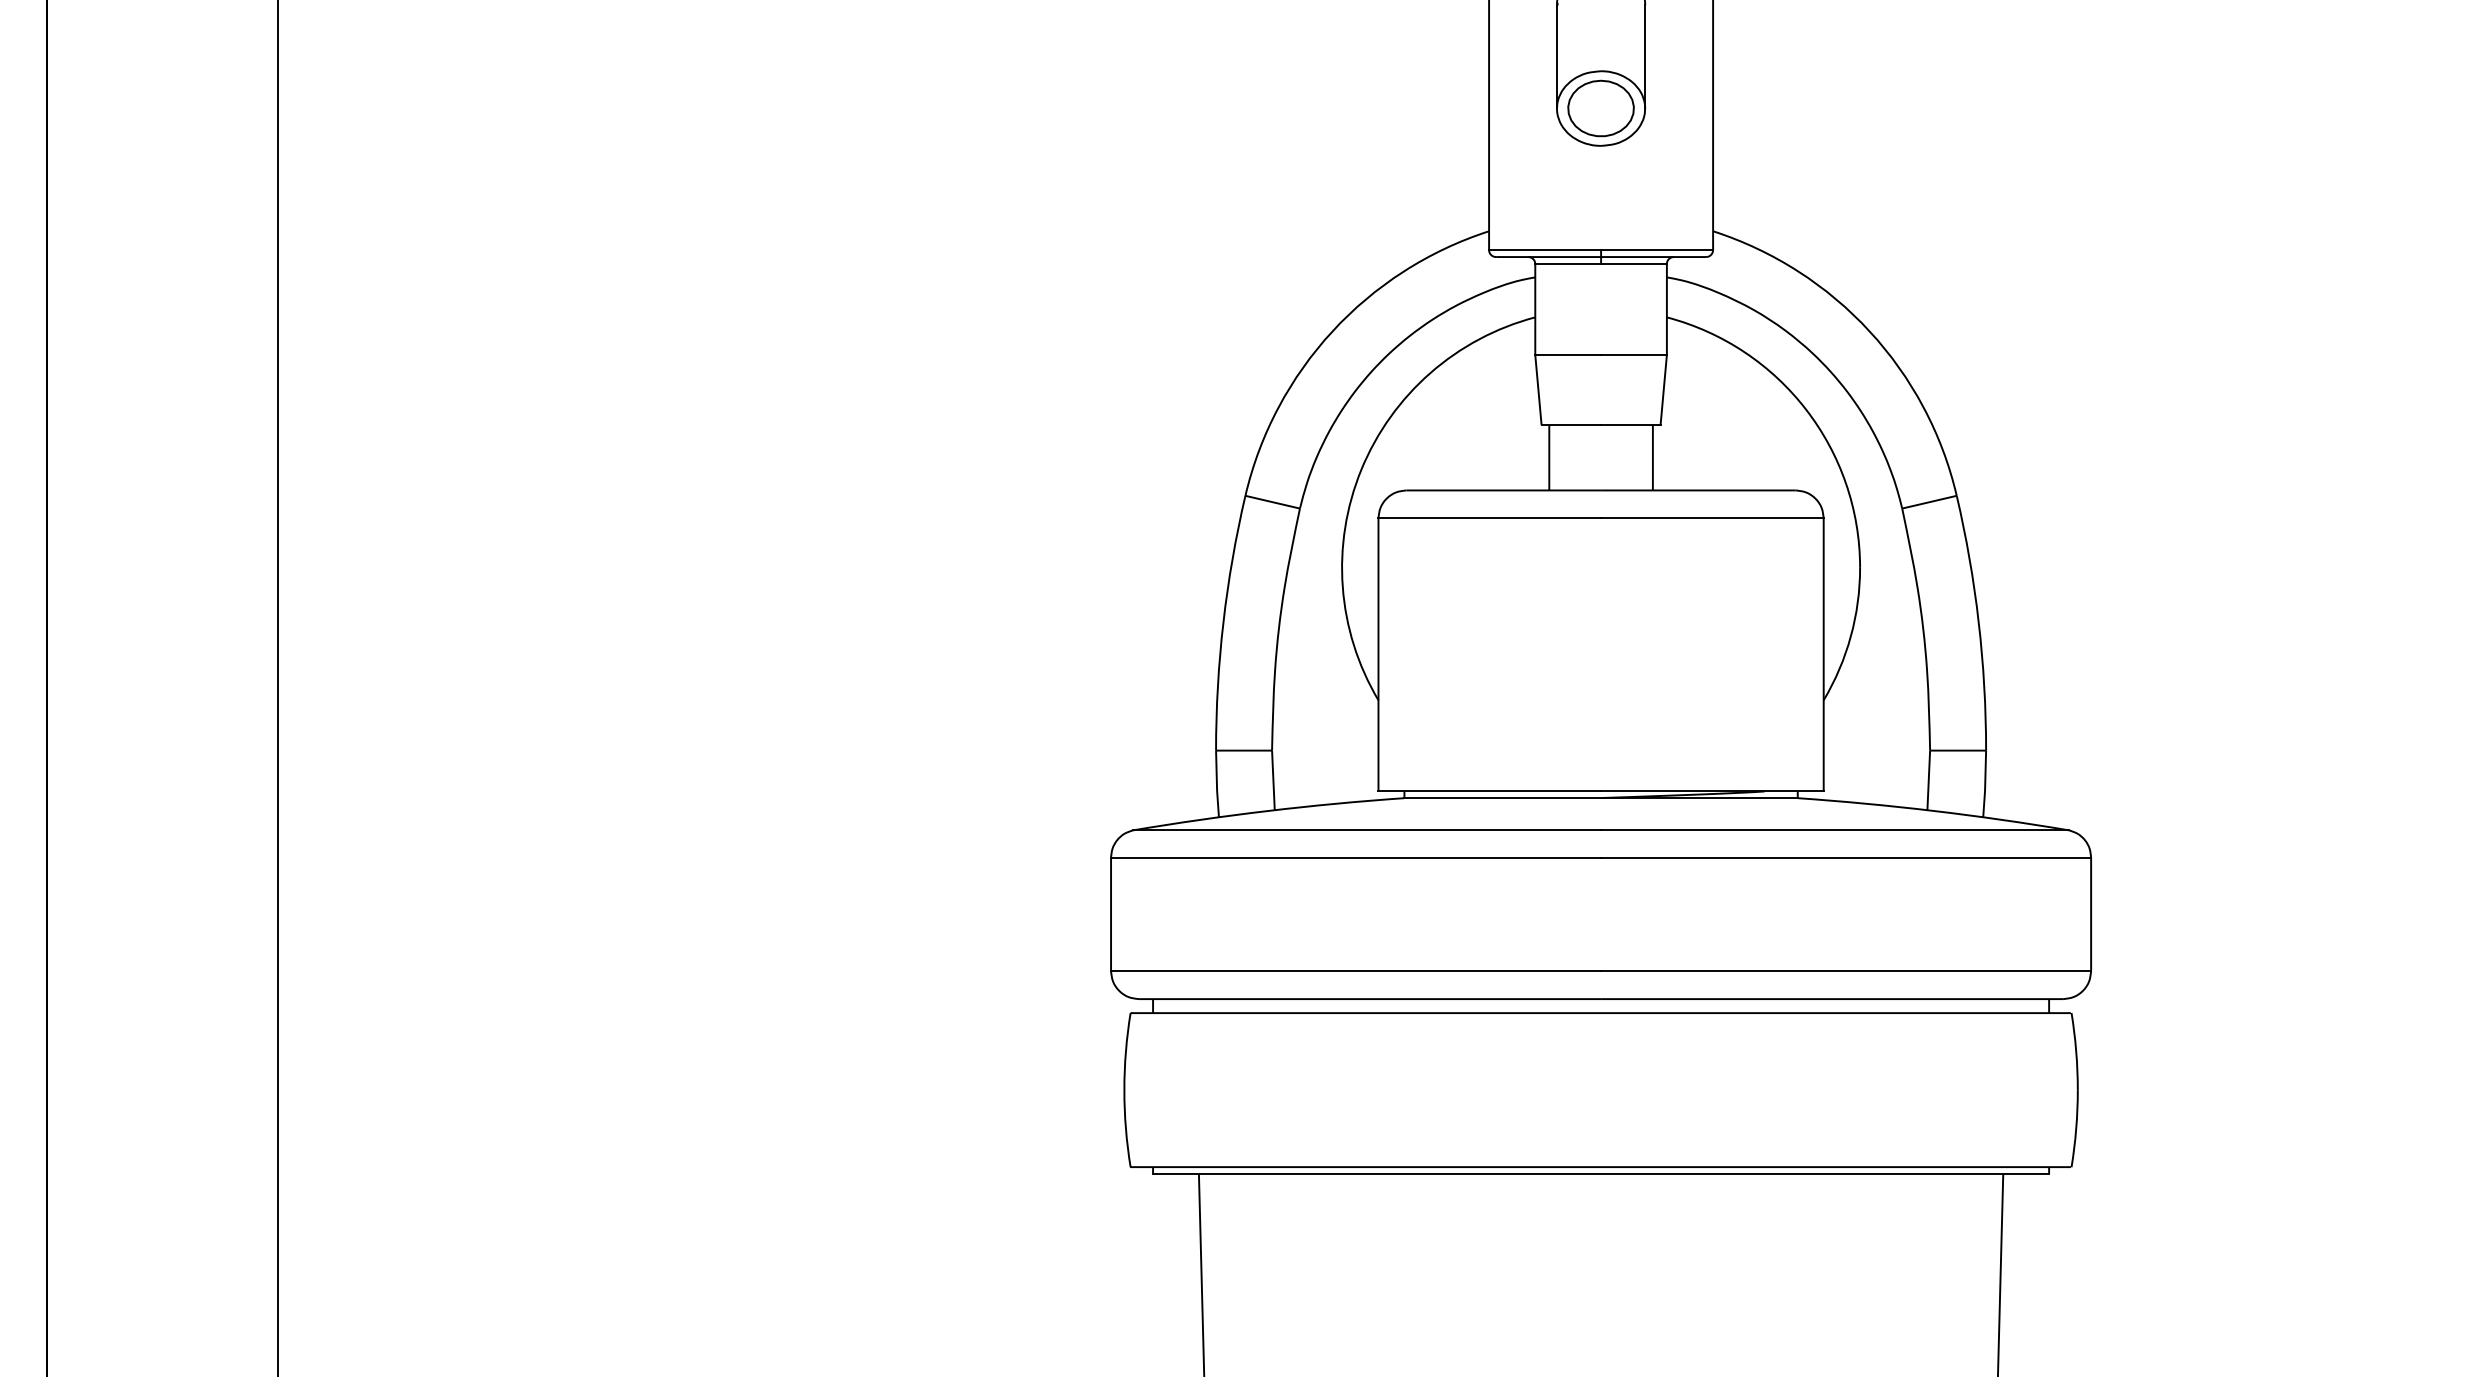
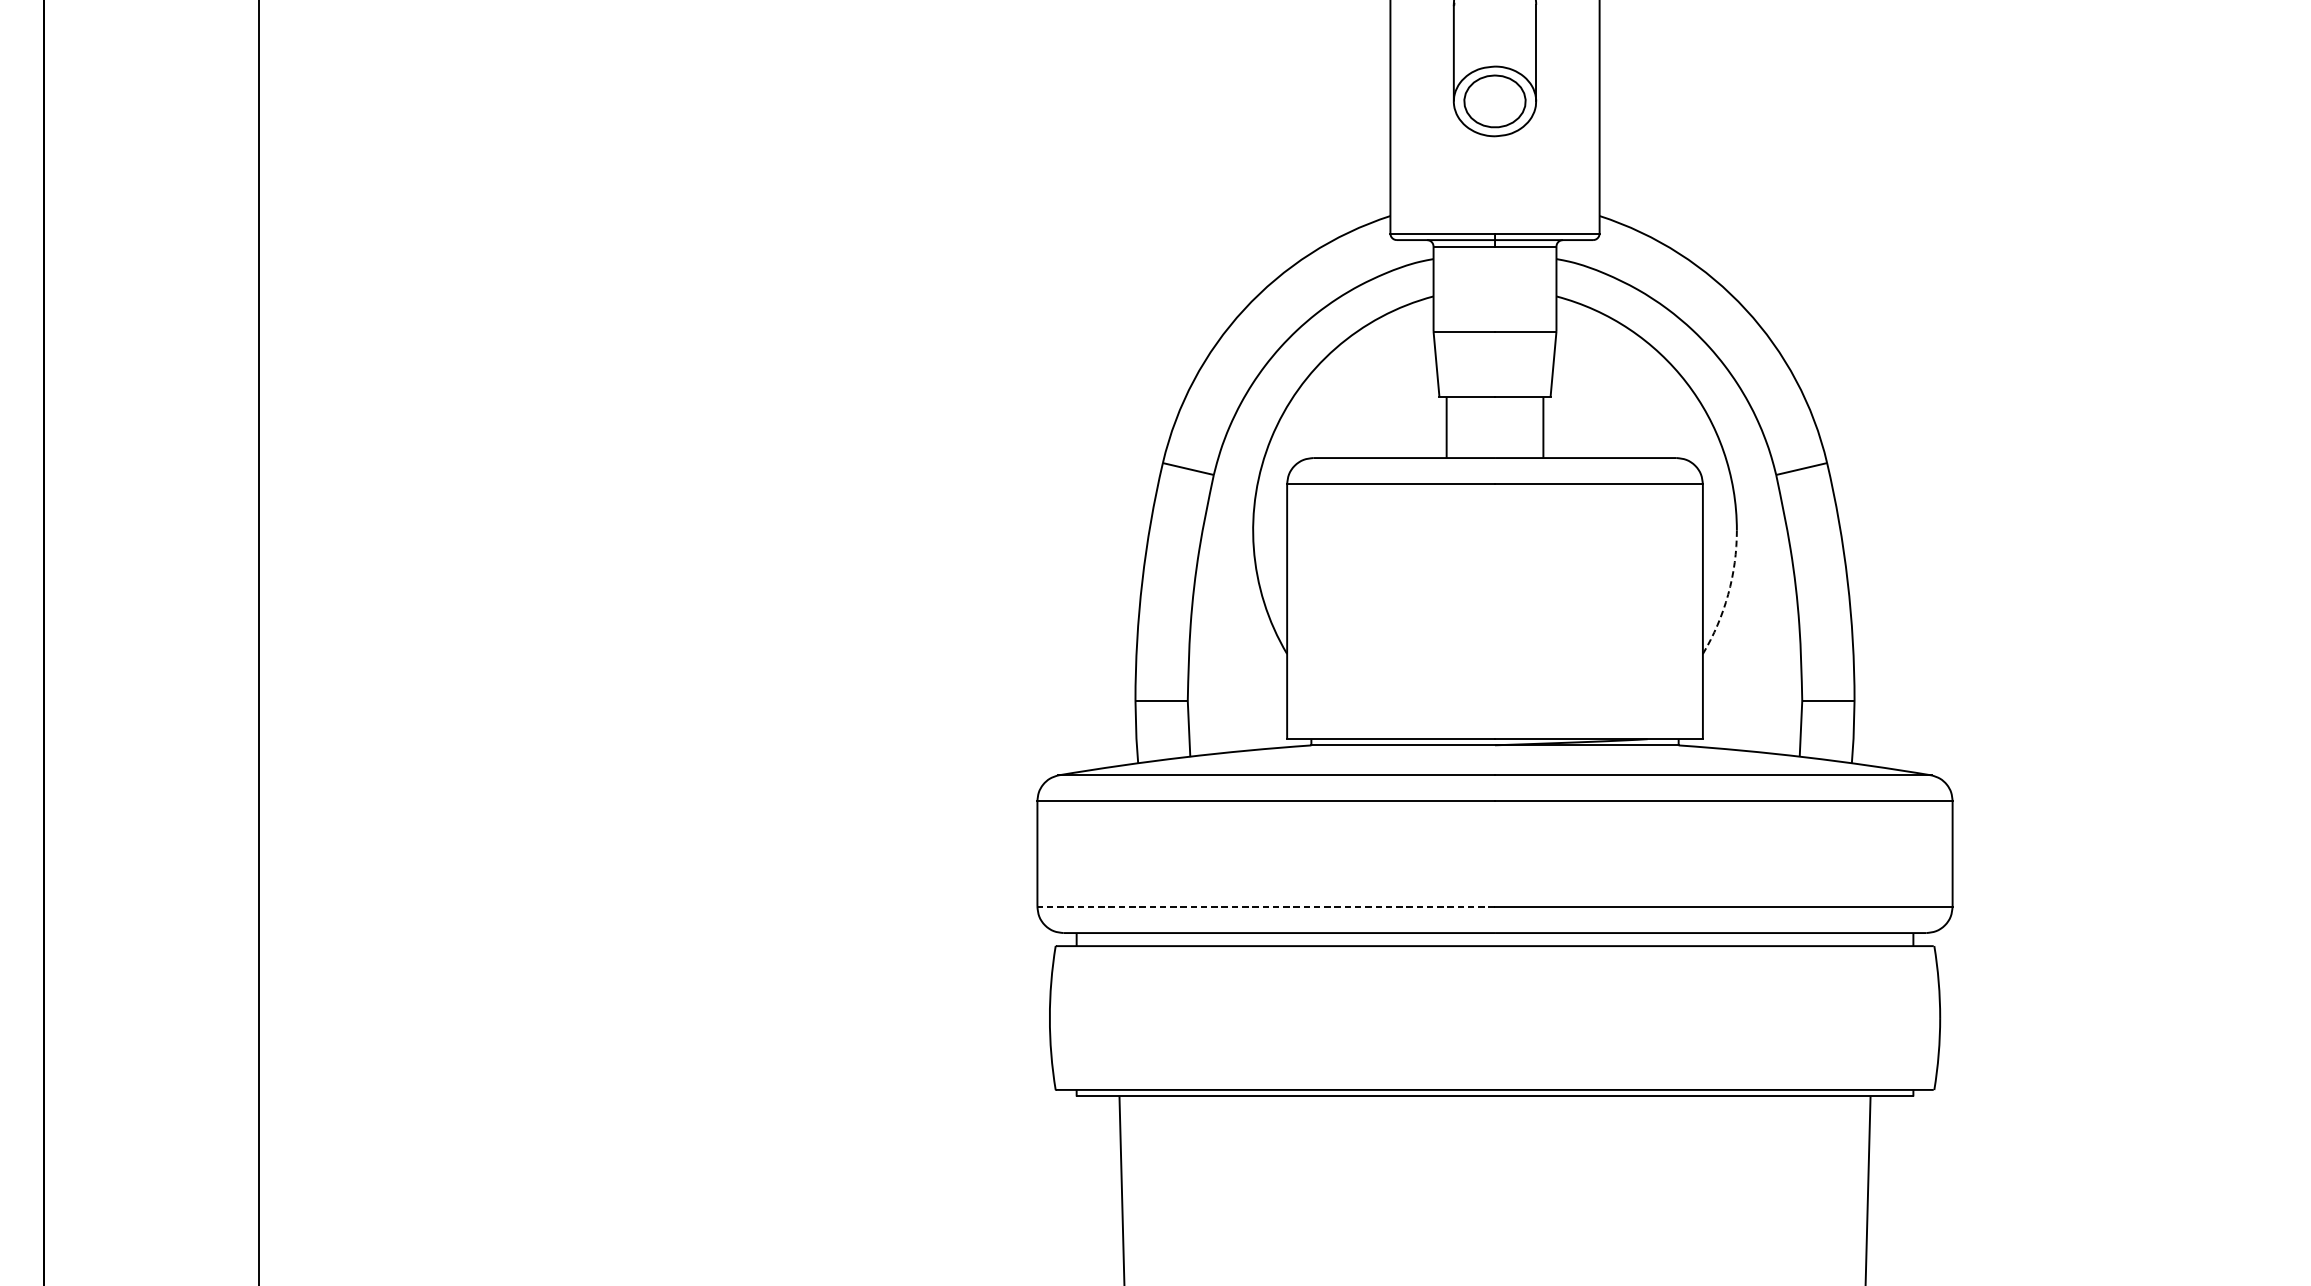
arc: (1850, 636) -> (1727, 594), solid -> dashed
line: (1355, 971) -> (1265, 907), solid -> dashed

